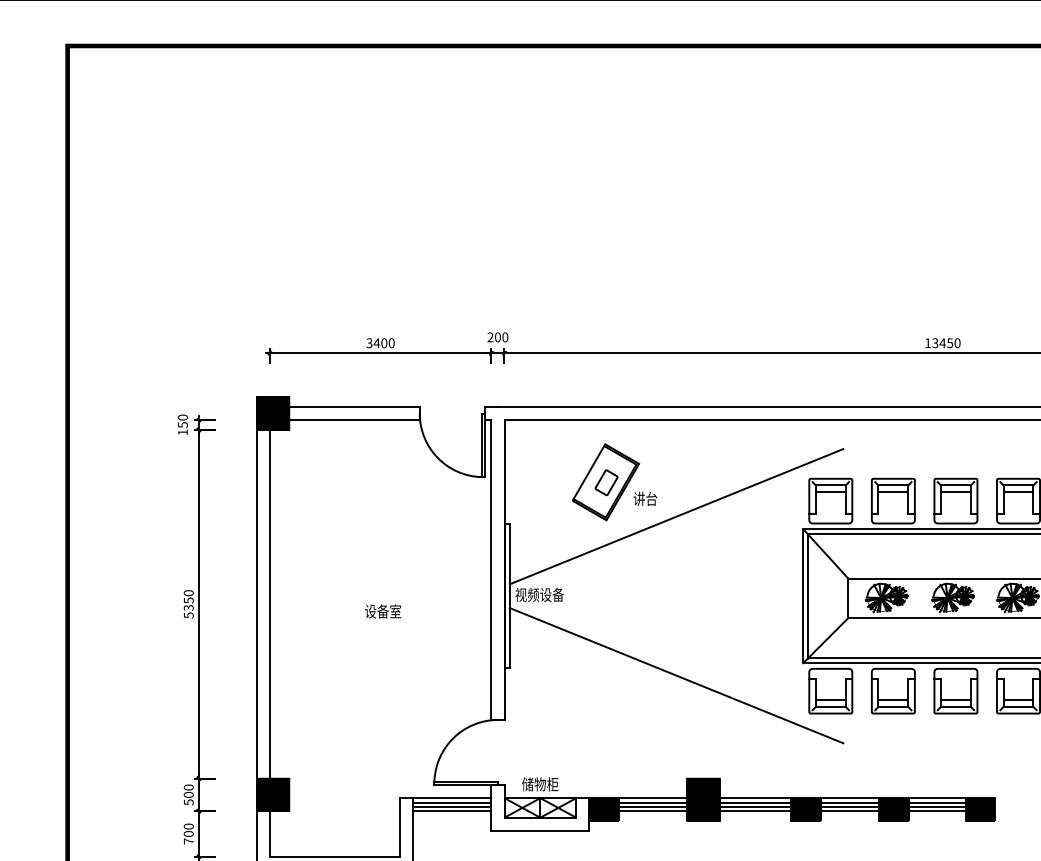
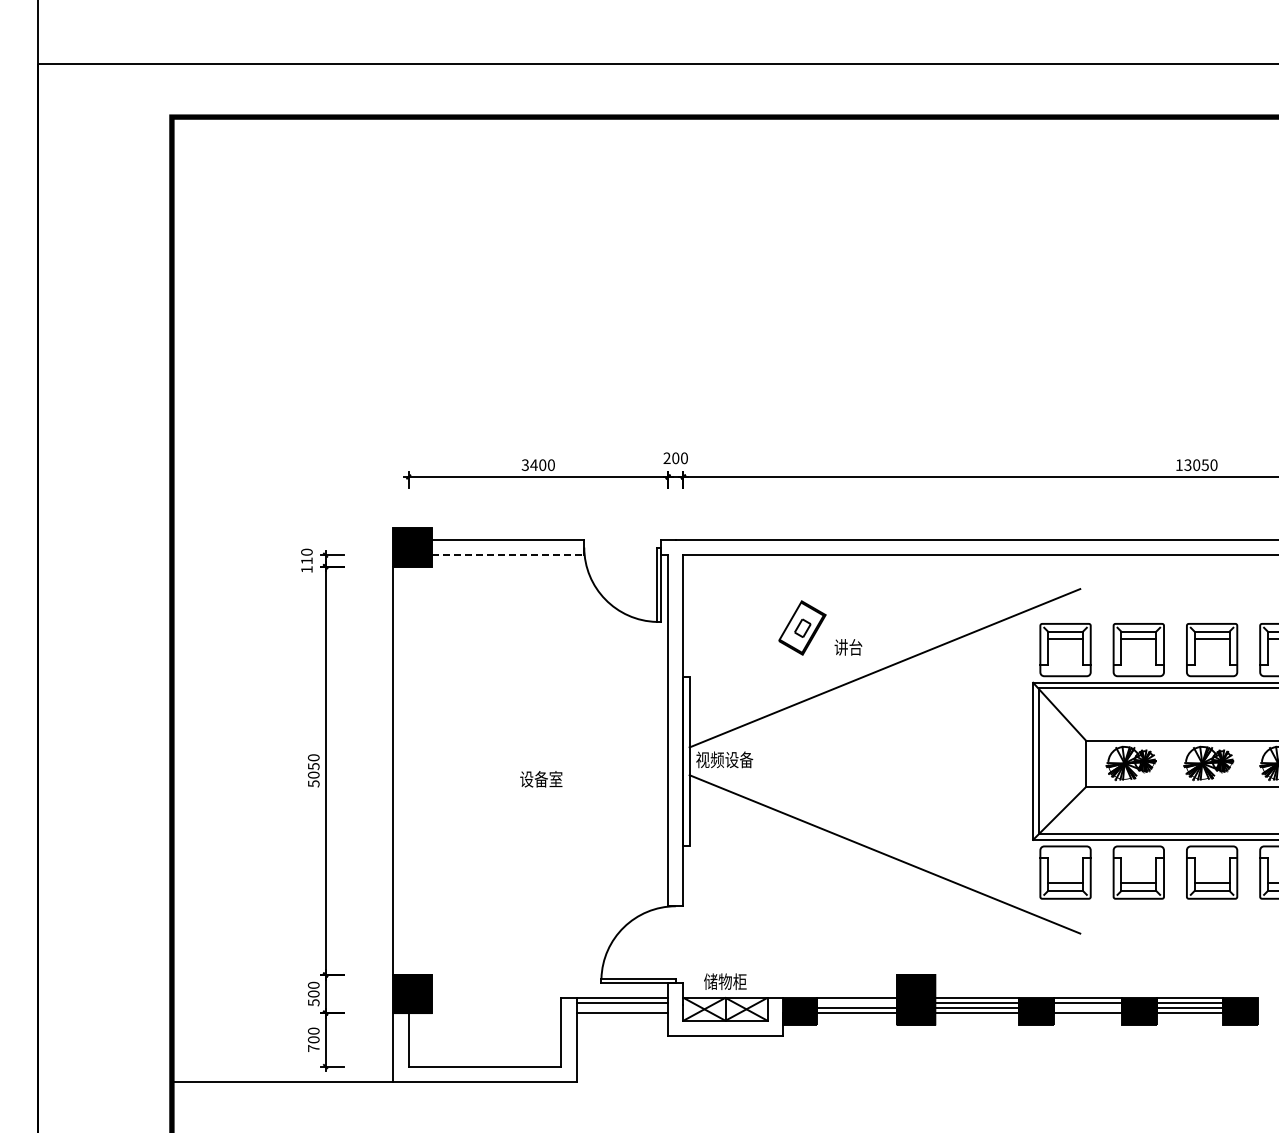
text: (942, 342) -> (1196, 464), 13450 -> 13050
line: (355, 420) -> (508, 555), solid -> dashed
text: (182, 424) -> (306, 560), 150 -> 110
part: (606, 481) -> (802, 627), size x0.6
line: (269, 603) -> (408, 770), removed
text: (188, 607) -> (313, 774), 5350 -> 5050
line: (653, 802) -> (857, 1002), removed
line: (452, 807) -> (622, 1008), removed
line: (849, 807) -> (1087, 1008), removed

